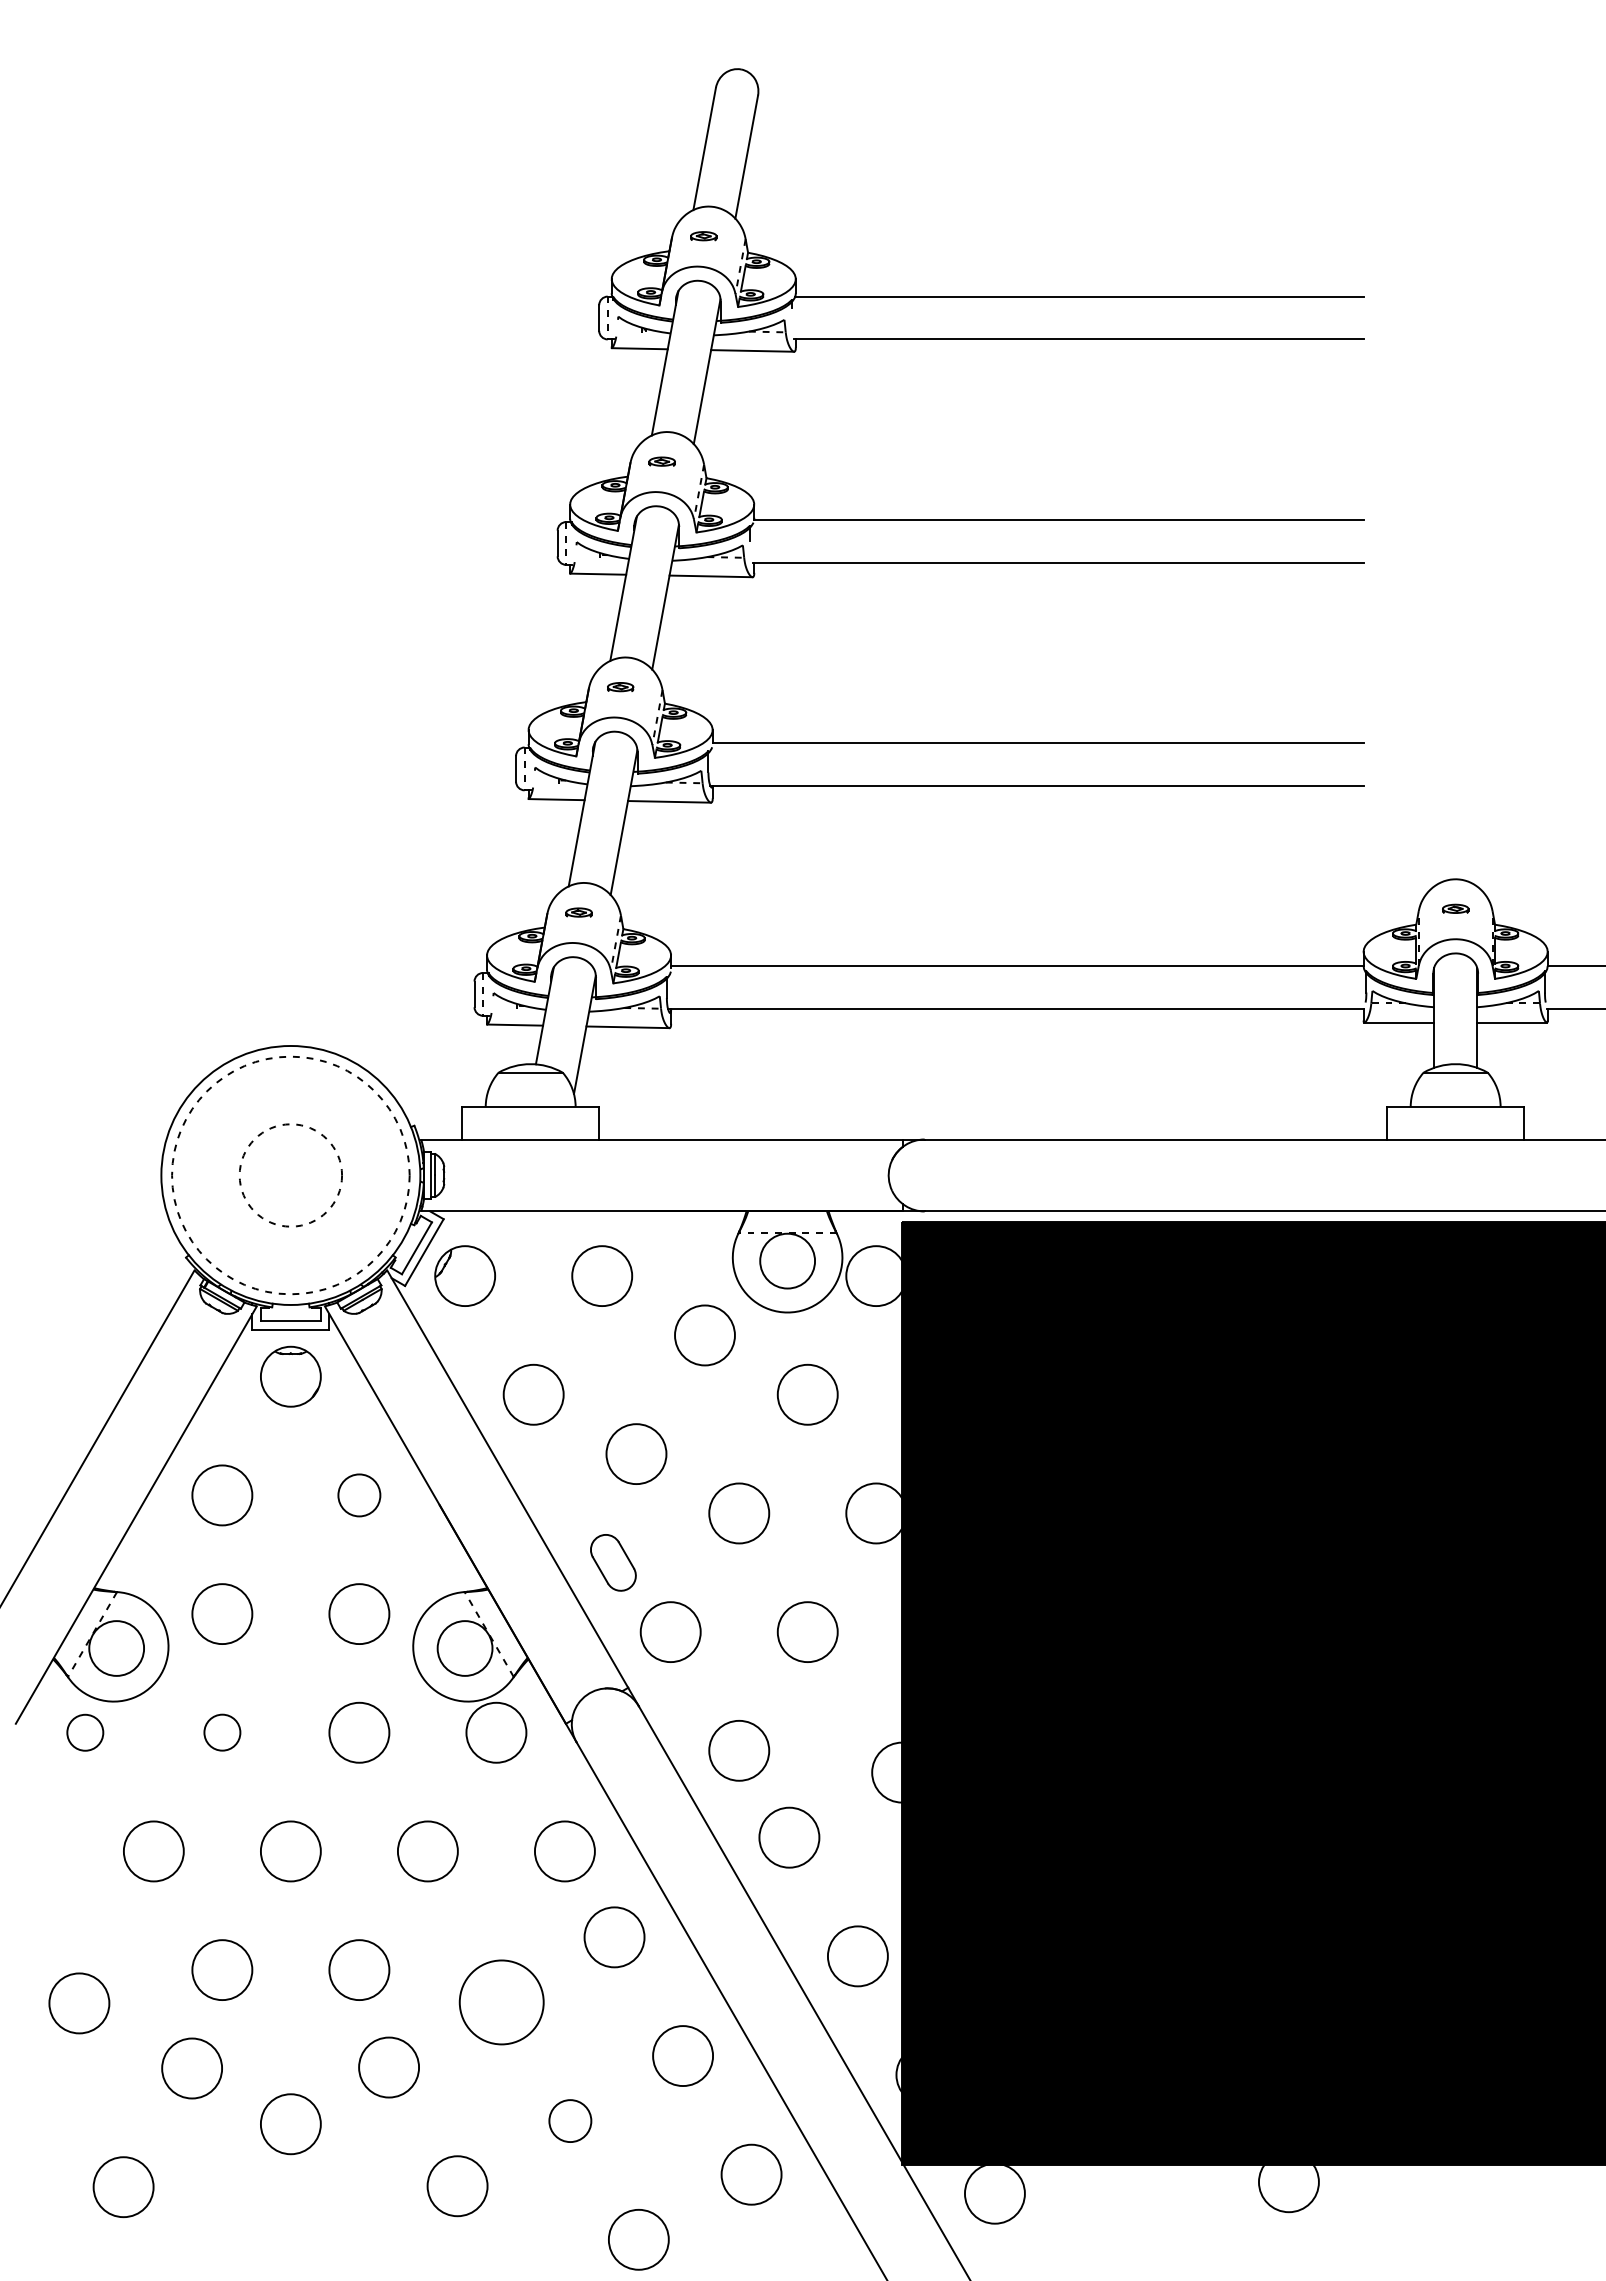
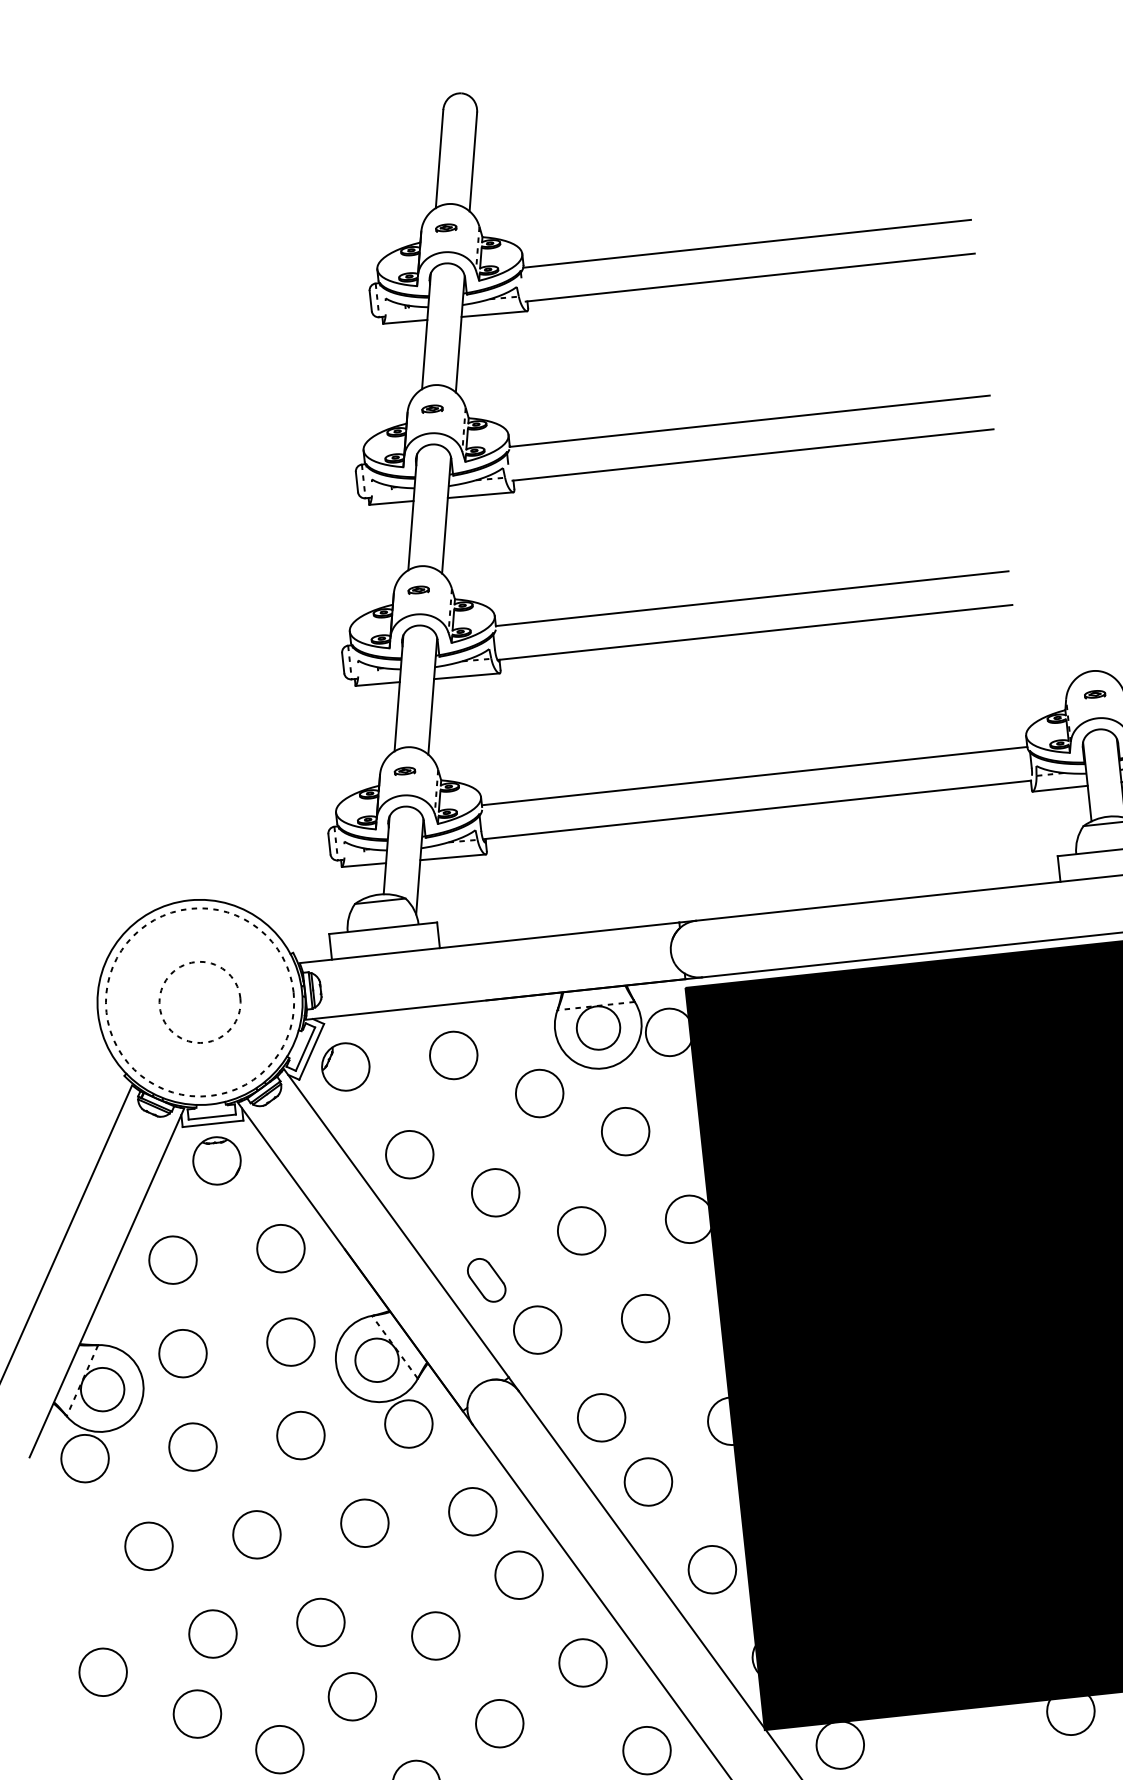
circle: (359, 1495) -> (281, 1248), size x1.43
circle: (85, 1732) -> (85, 1458), size x1.67
circle: (222, 1732) -> (193, 1446), size x1.67
circle: (501, 2002) -> (435, 1636), size x0.71
circle: (570, 2120) -> (499, 1723), size x1.43

